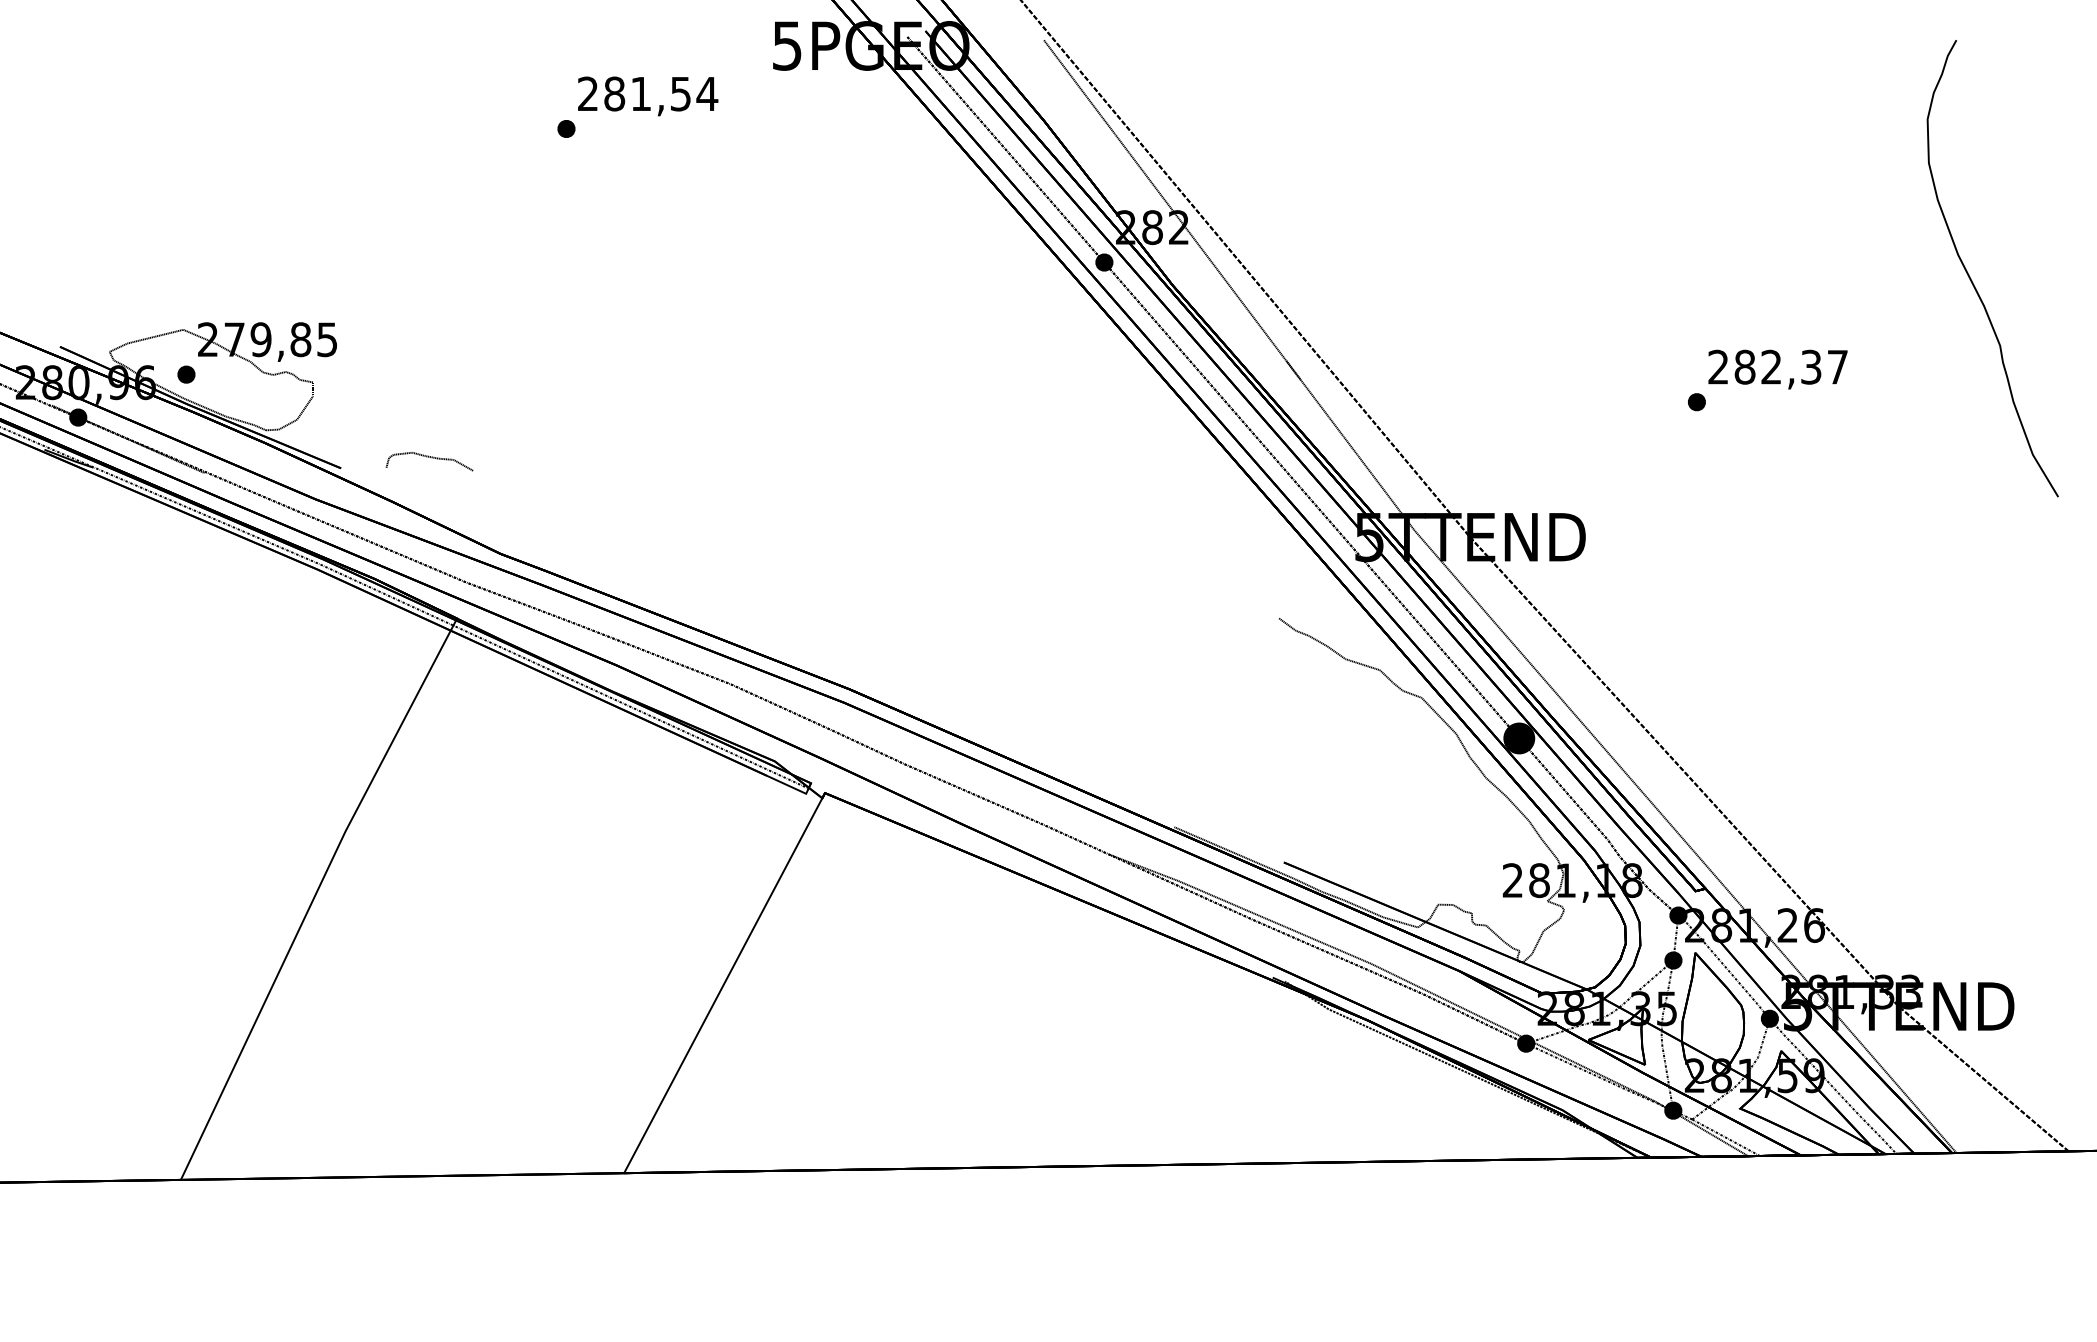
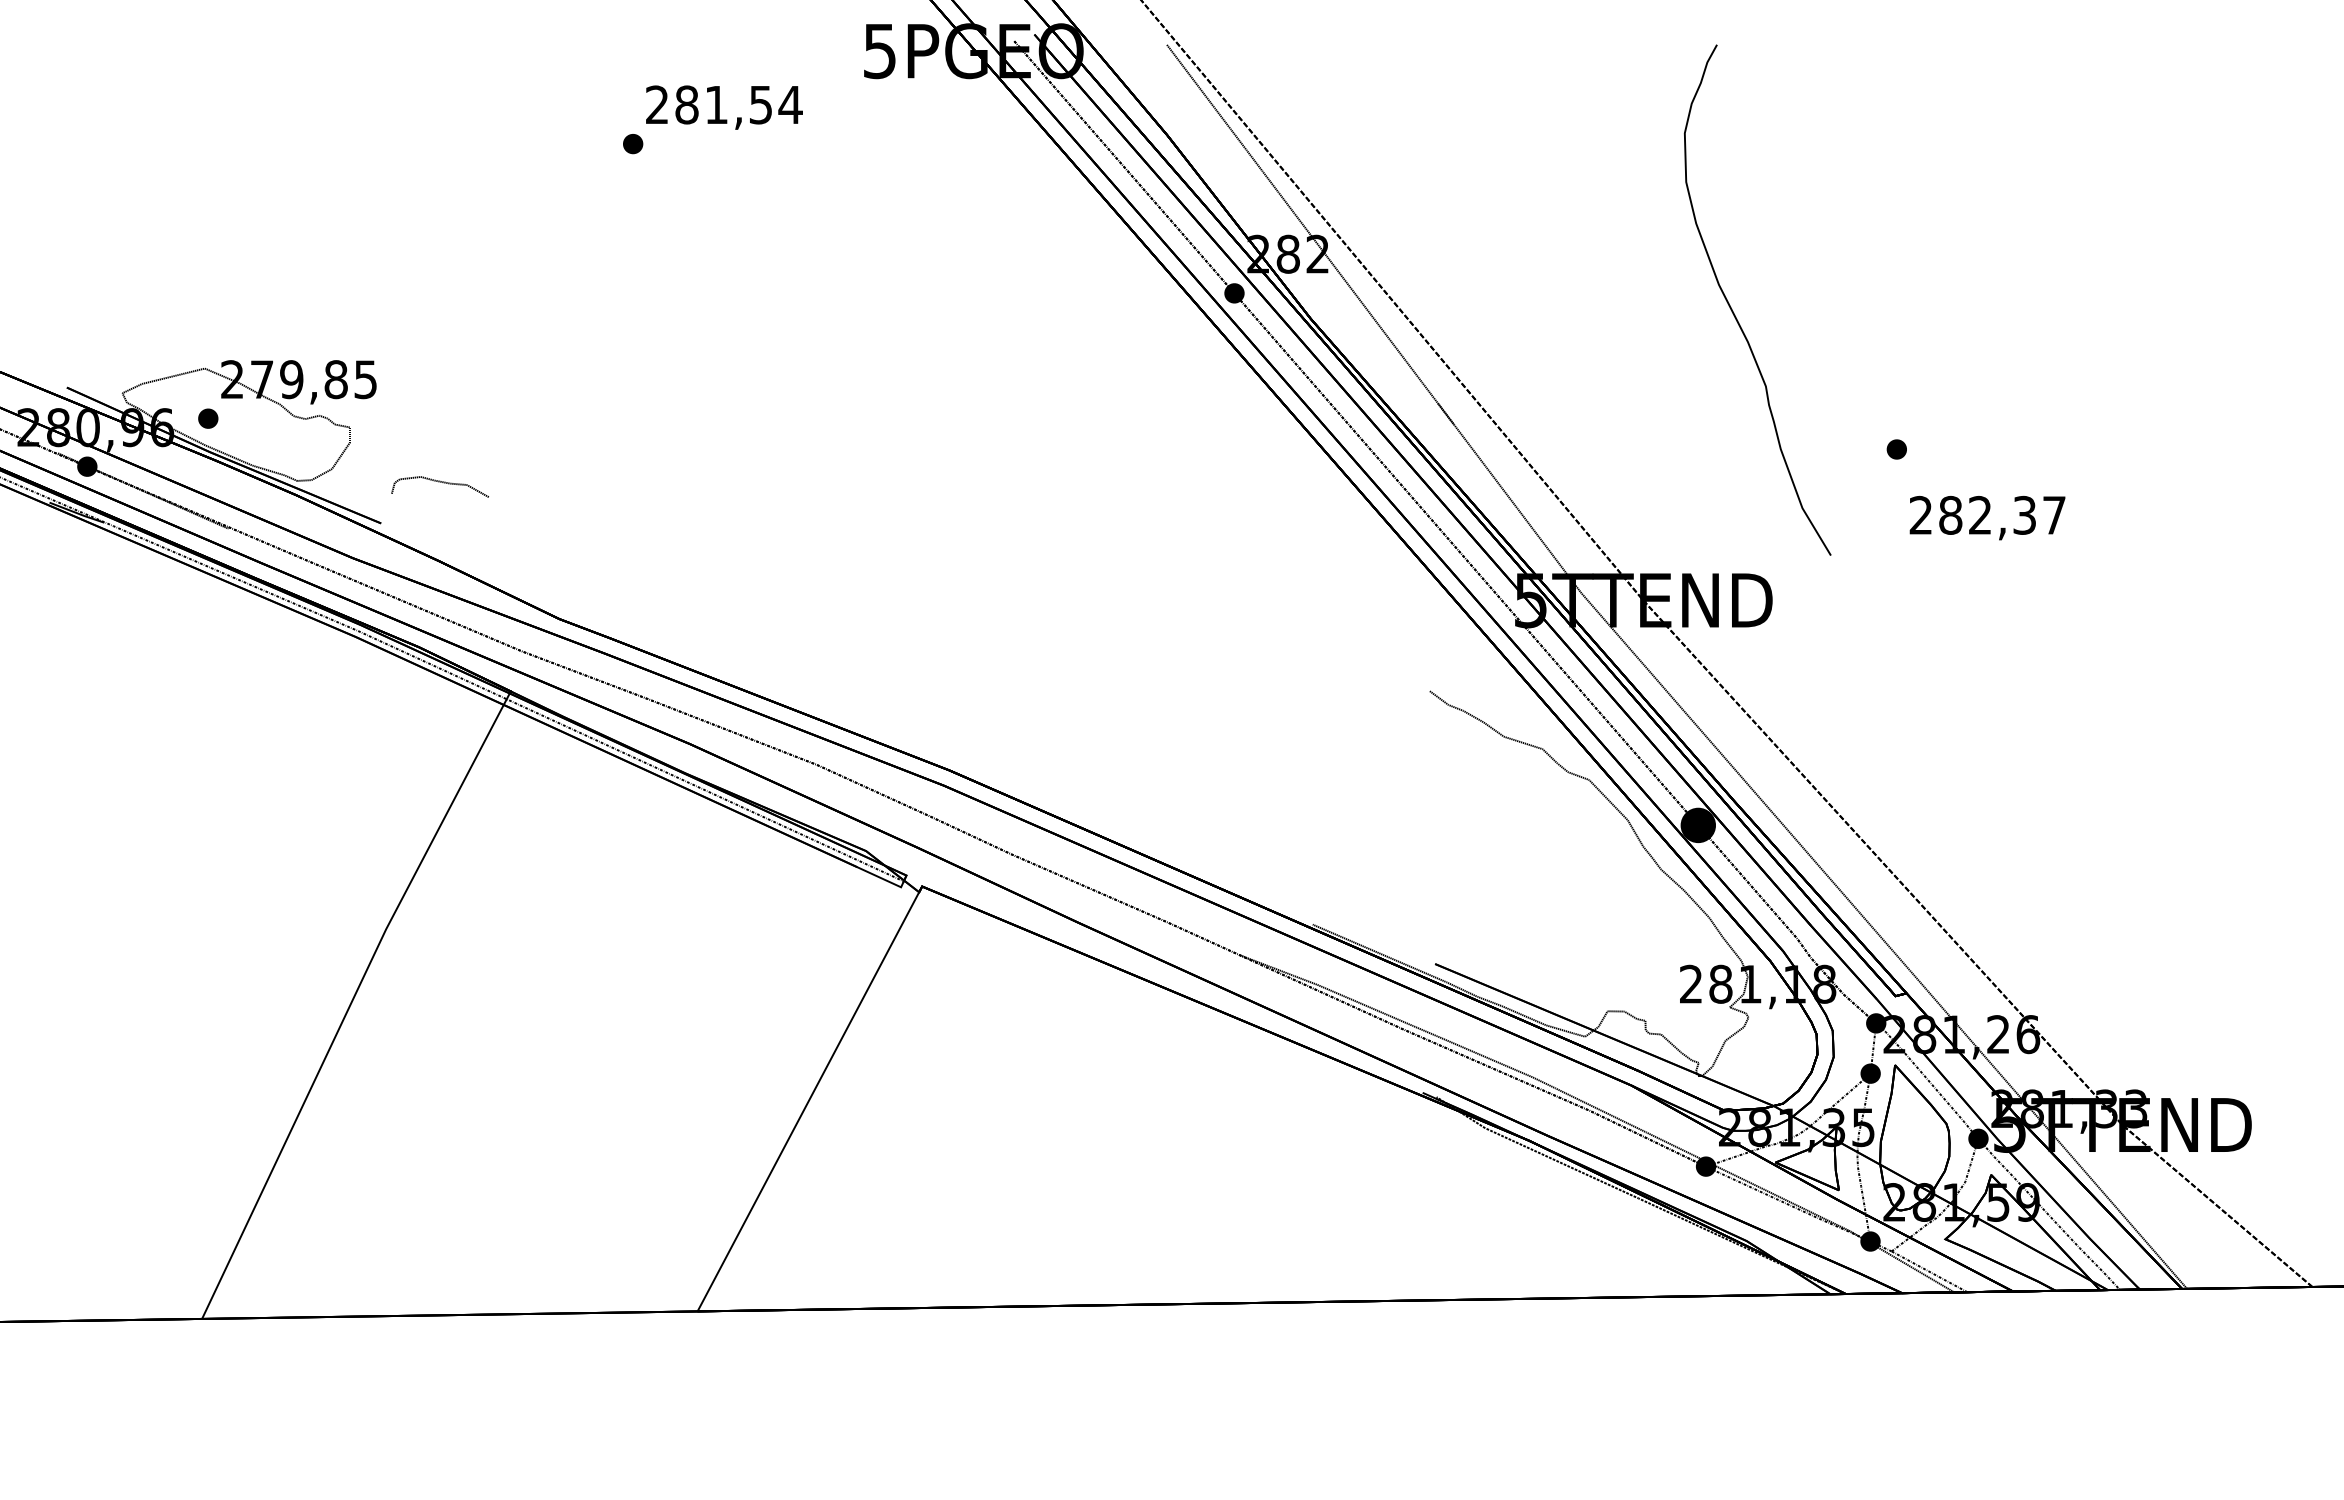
part: (1971, 278) -> (1733, 311), moved
text: (1777, 370) -> (1987, 518), moved
curve: (429, 457) -> (439, 482), moved

